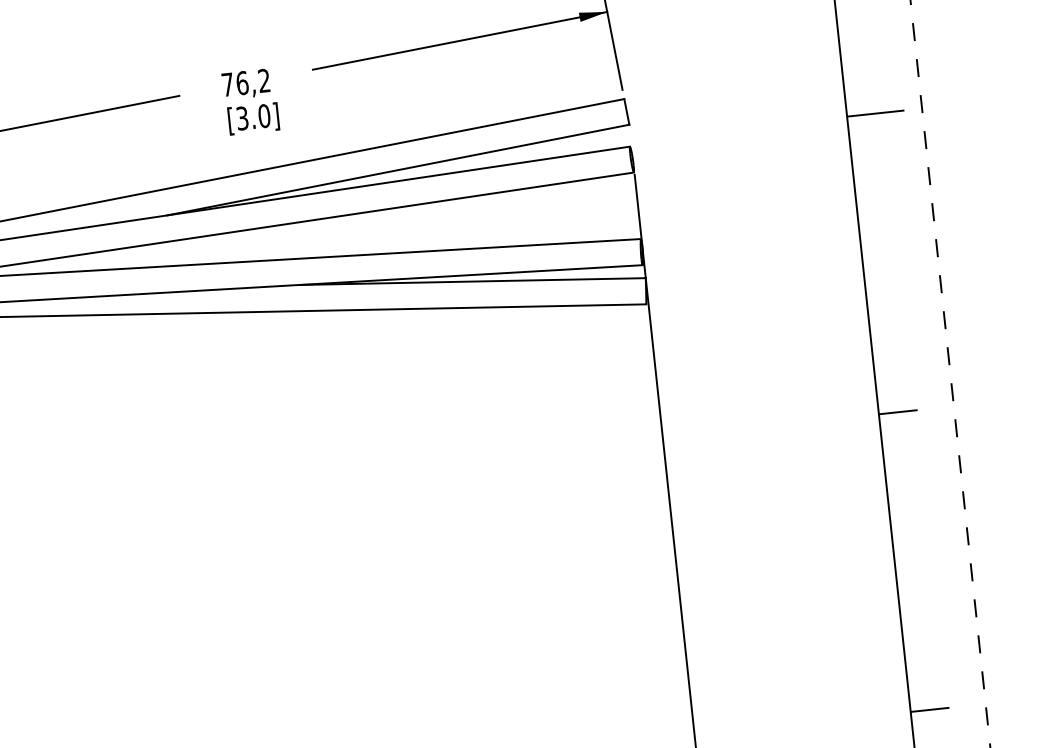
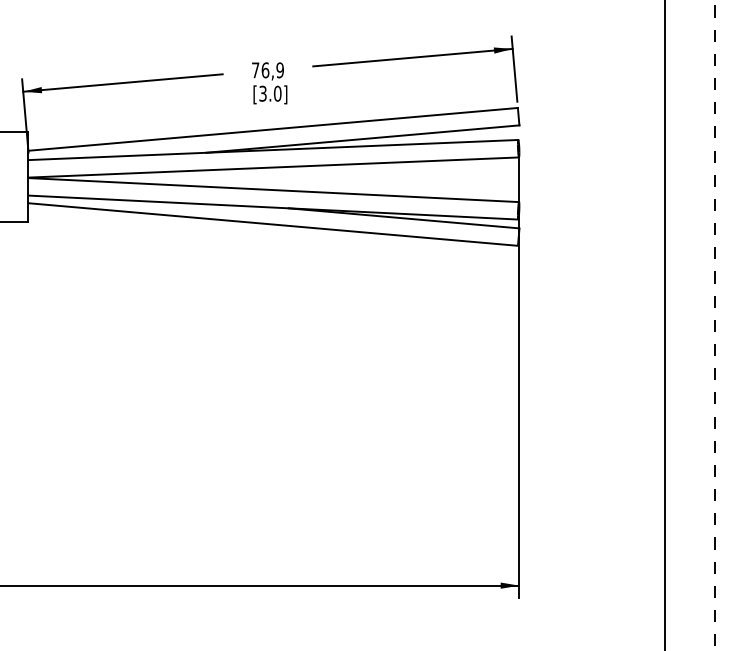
text: (263, 81) -> (279, 70), 76,2 -> 76,9
line: (875, 113) -> (683, 135), removed
line: (896, 412) -> (676, 335), removed
line: (928, 710) -> (676, 535), removed

